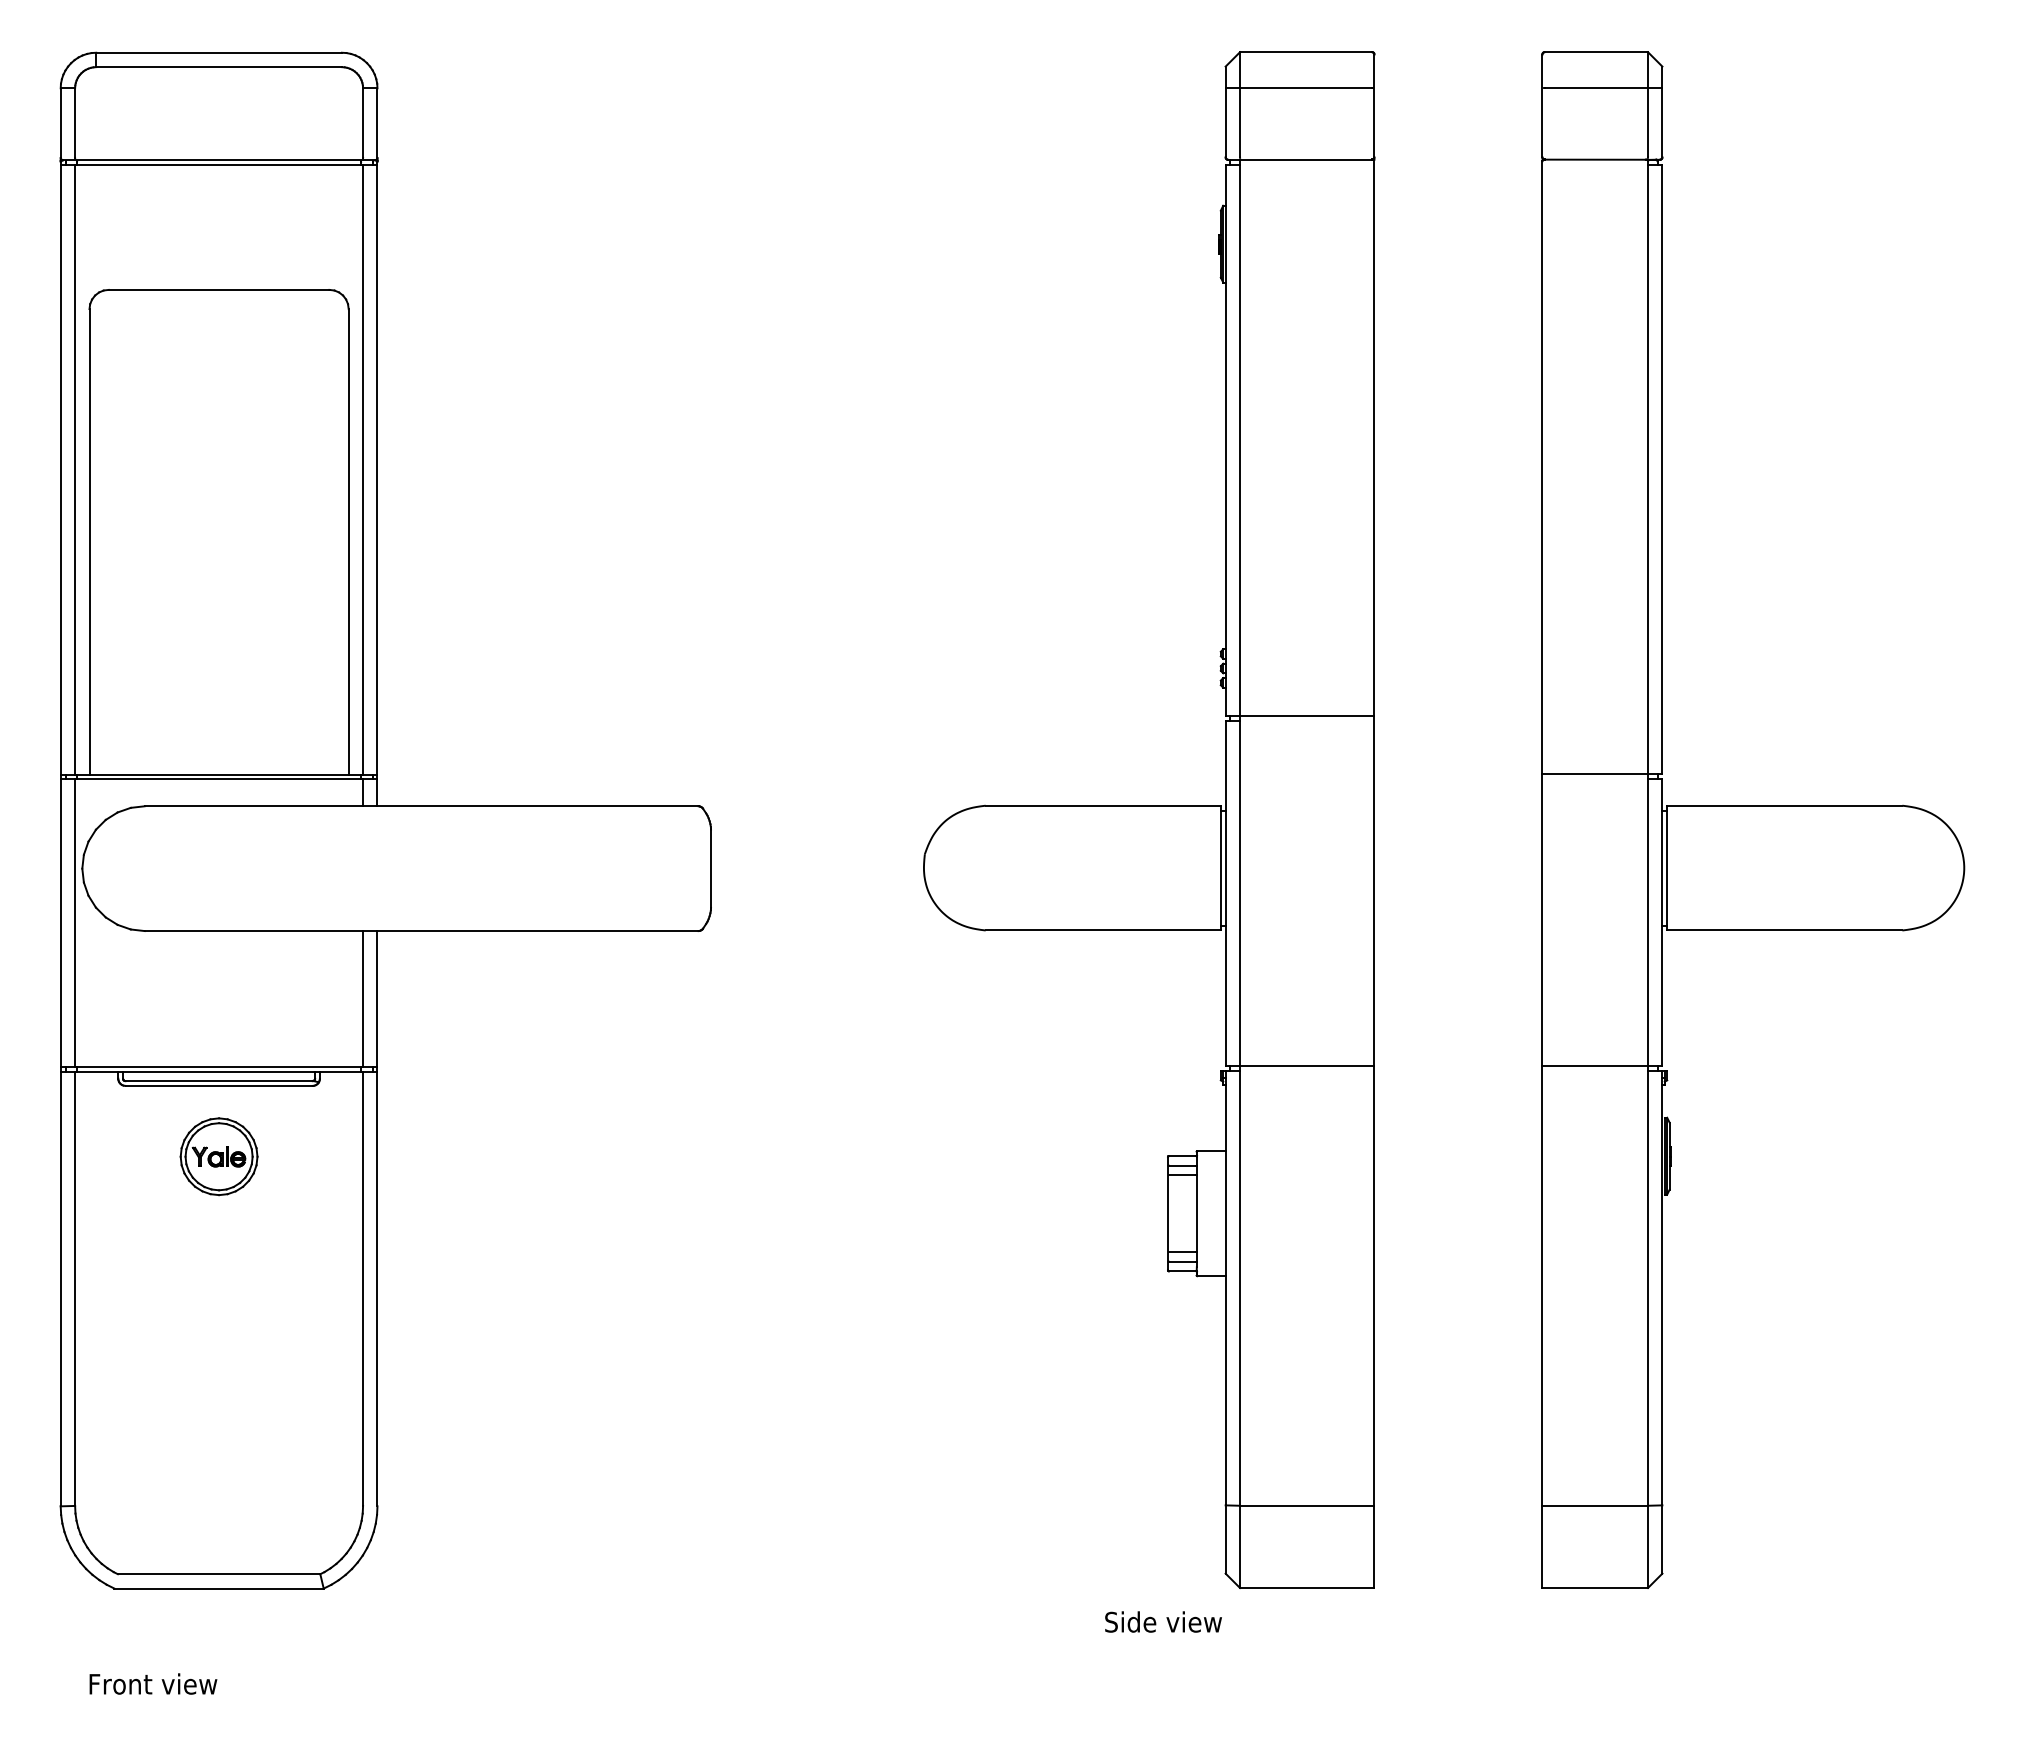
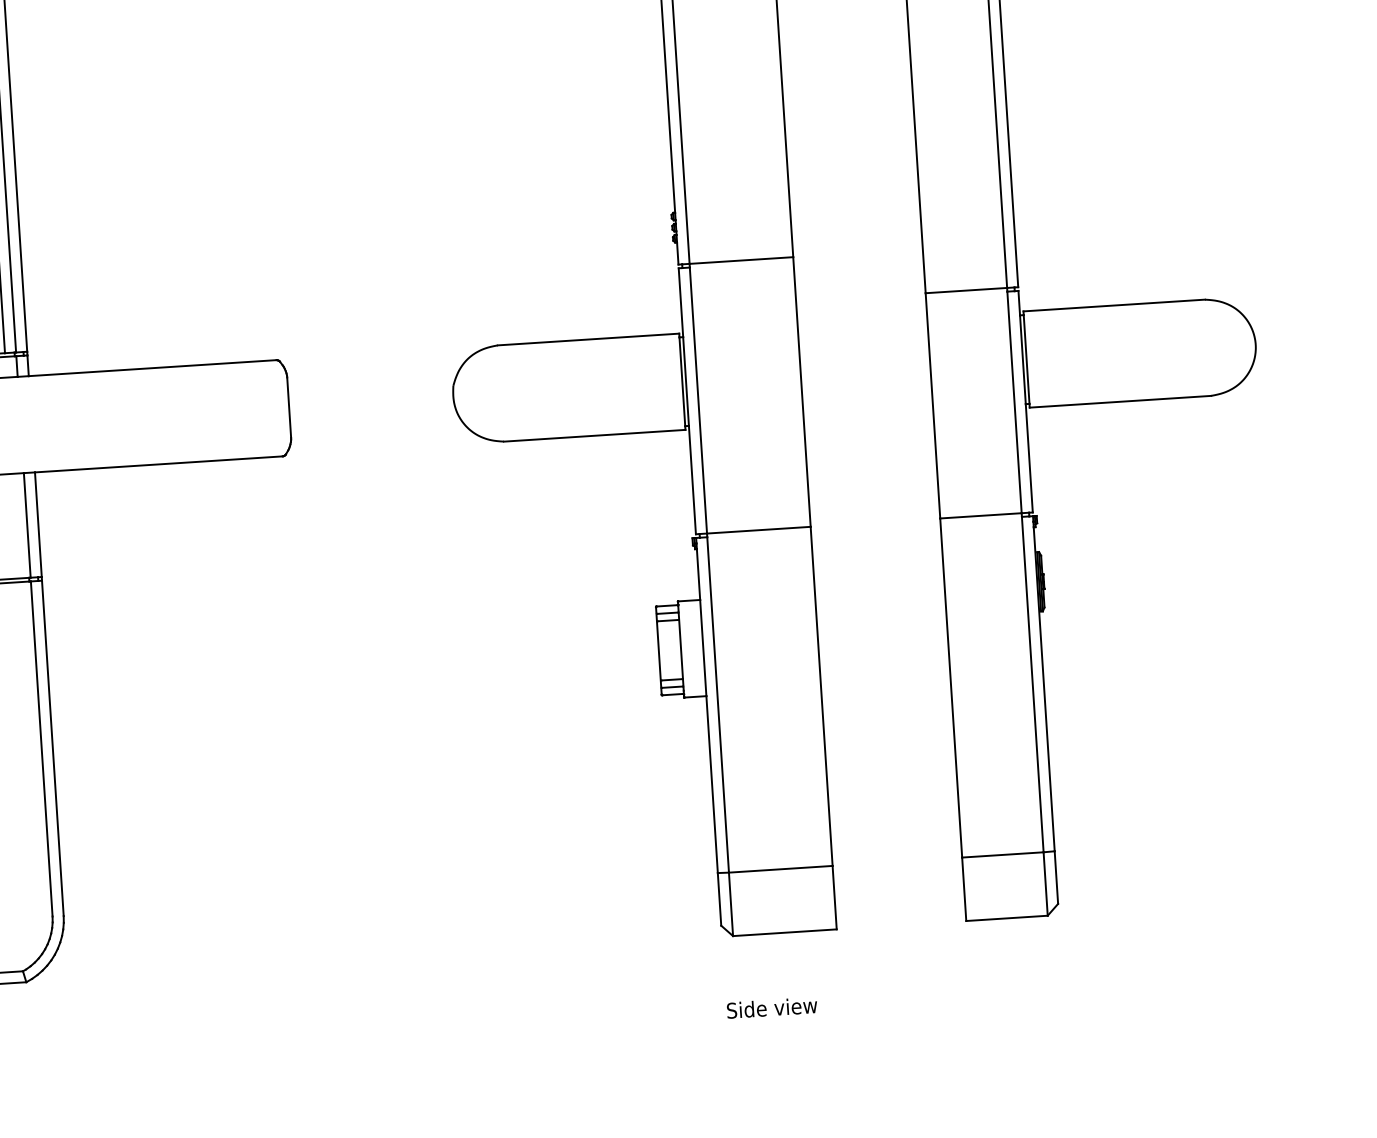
text: (1163, 1621) -> (772, 1007), moved

